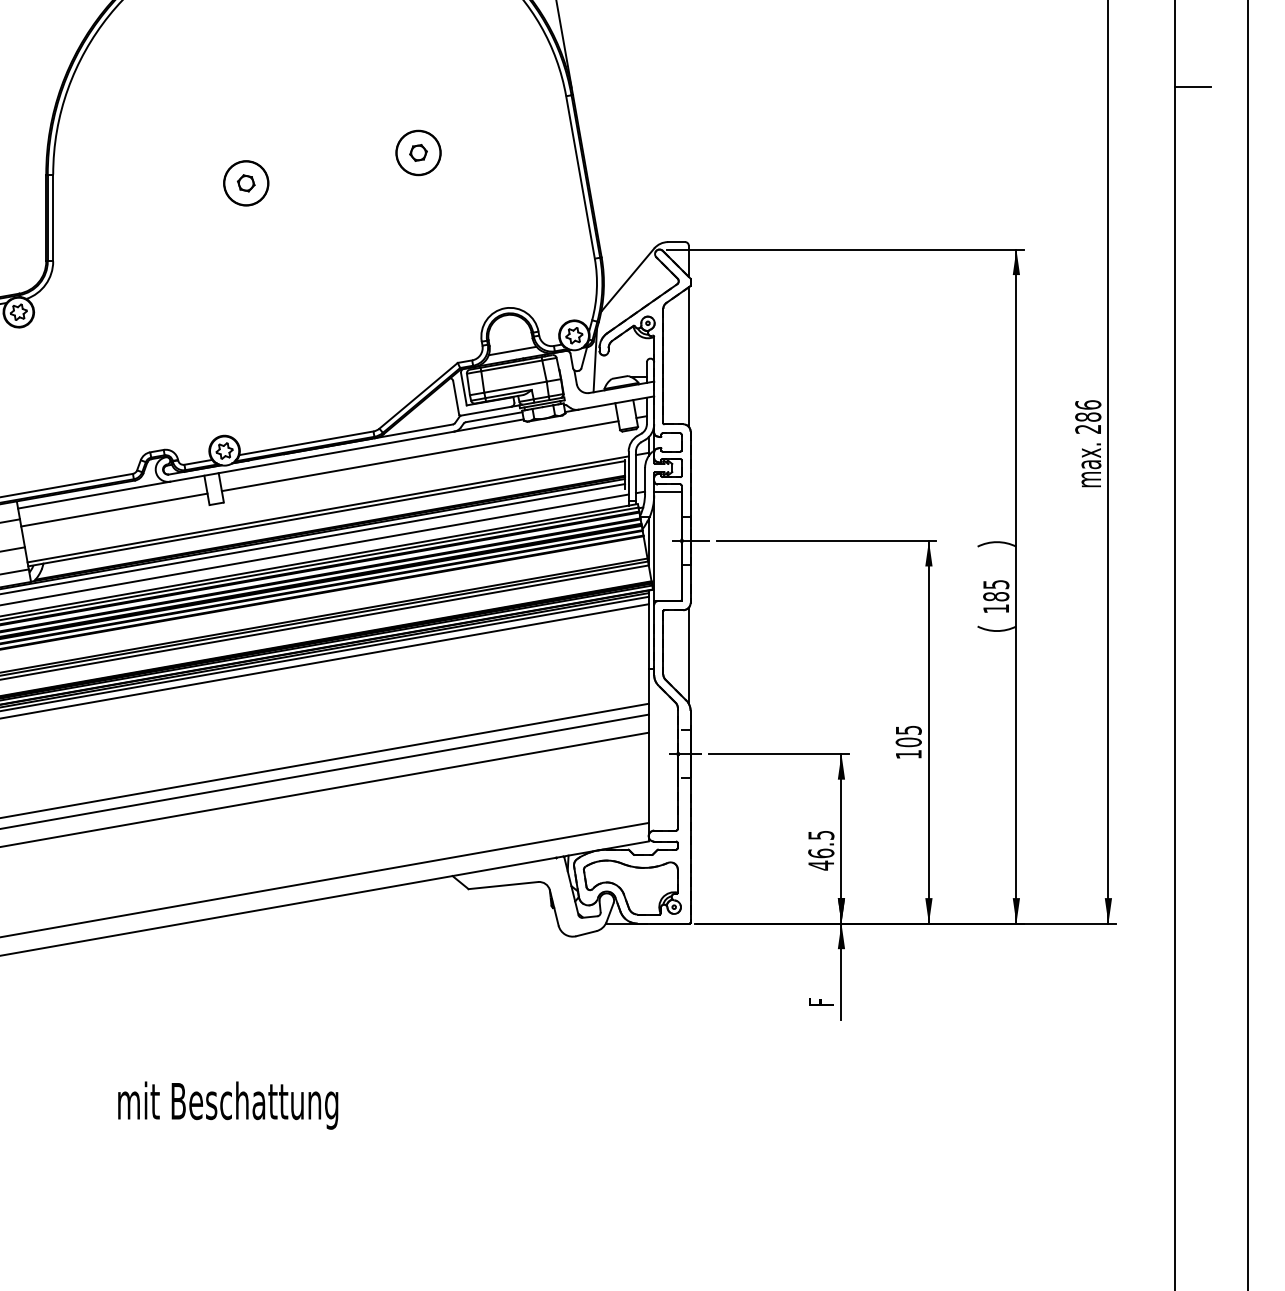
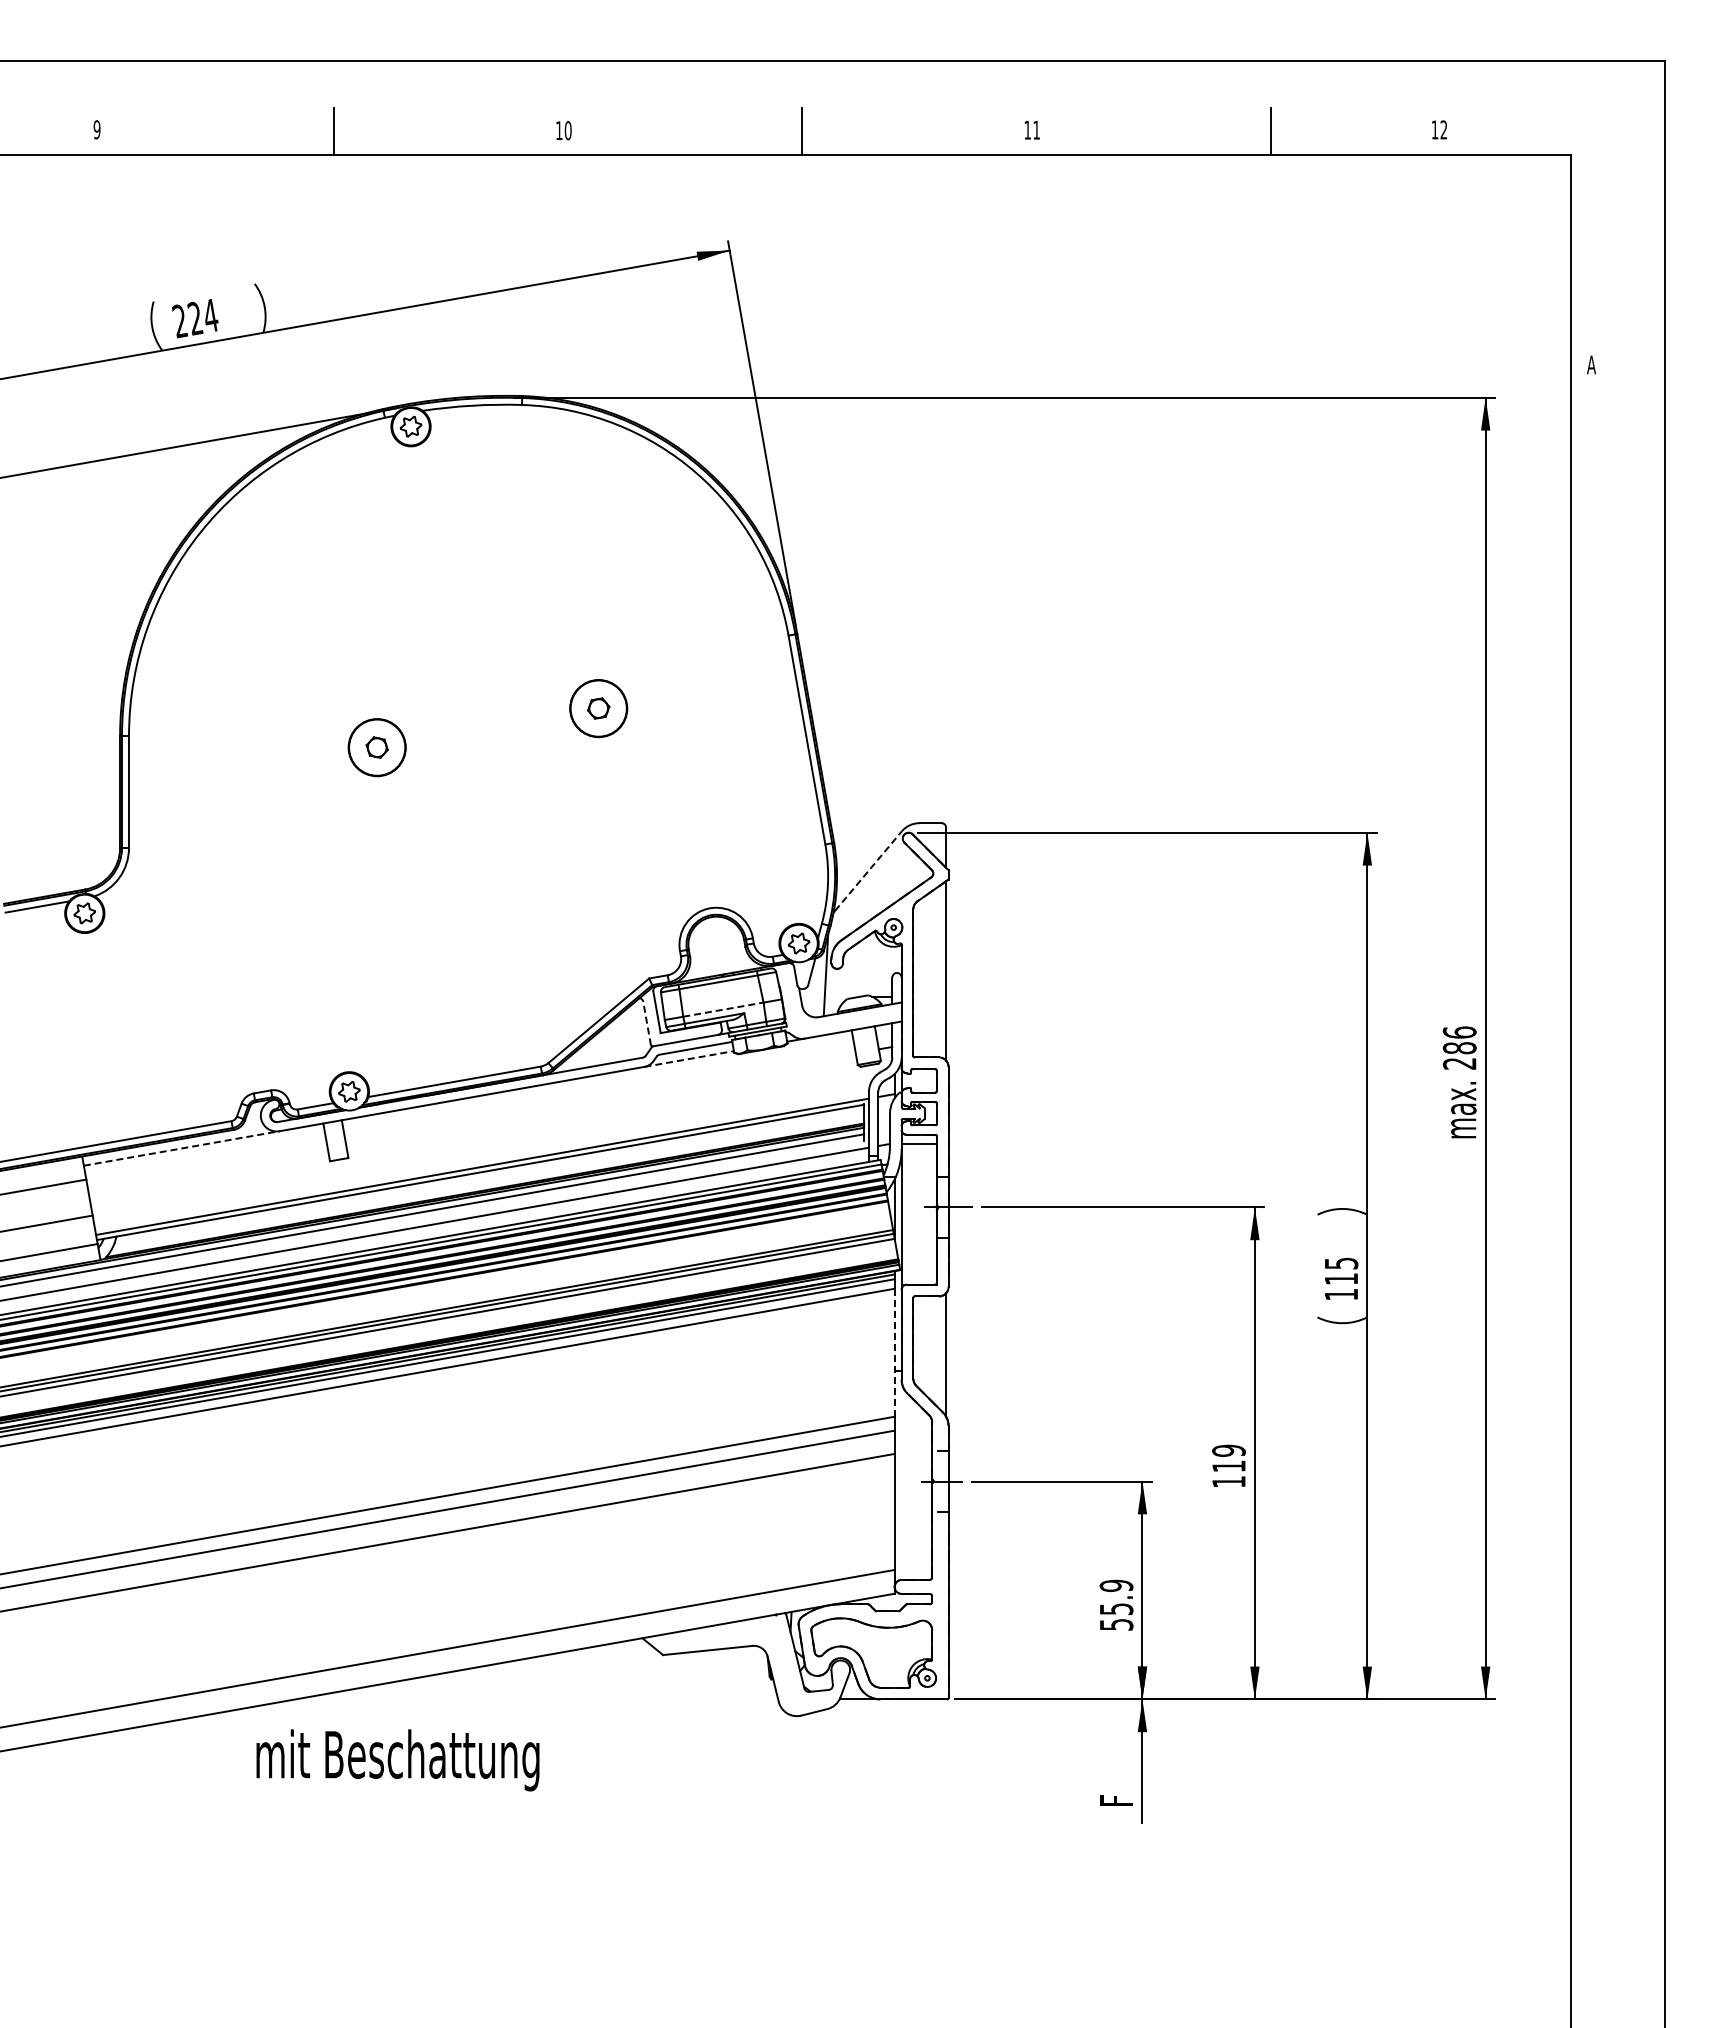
line: (1192, 86) -> (1593, 623), removed
line: (628, 279) -> (868, 871), solid -> dashed
line: (512, 350) -> (719, 962), removed
line: (515, 387) -> (723, 1009), solid -> dashed
line: (456, 397) -> (647, 1023), solid -> dashed
line: (489, 425) -> (689, 1058), solid -> dashed
line: (419, 456) -> (600, 1098), removed
line: (94, 495) -> (182, 1148), solid -> dashed
line: (114, 509) -> (207, 1167), removed
text: (996, 597) -> (1341, 1279), 185 -> 115
line: (648, 653) -> (894, 1352), solid -> dashed
text: (908, 736) -> (1228, 1458), 105 -> 119
text: (821, 850) -> (1116, 1605), 46.5 -> 55.9
text: (227, 1105) -> (397, 1760), moved

